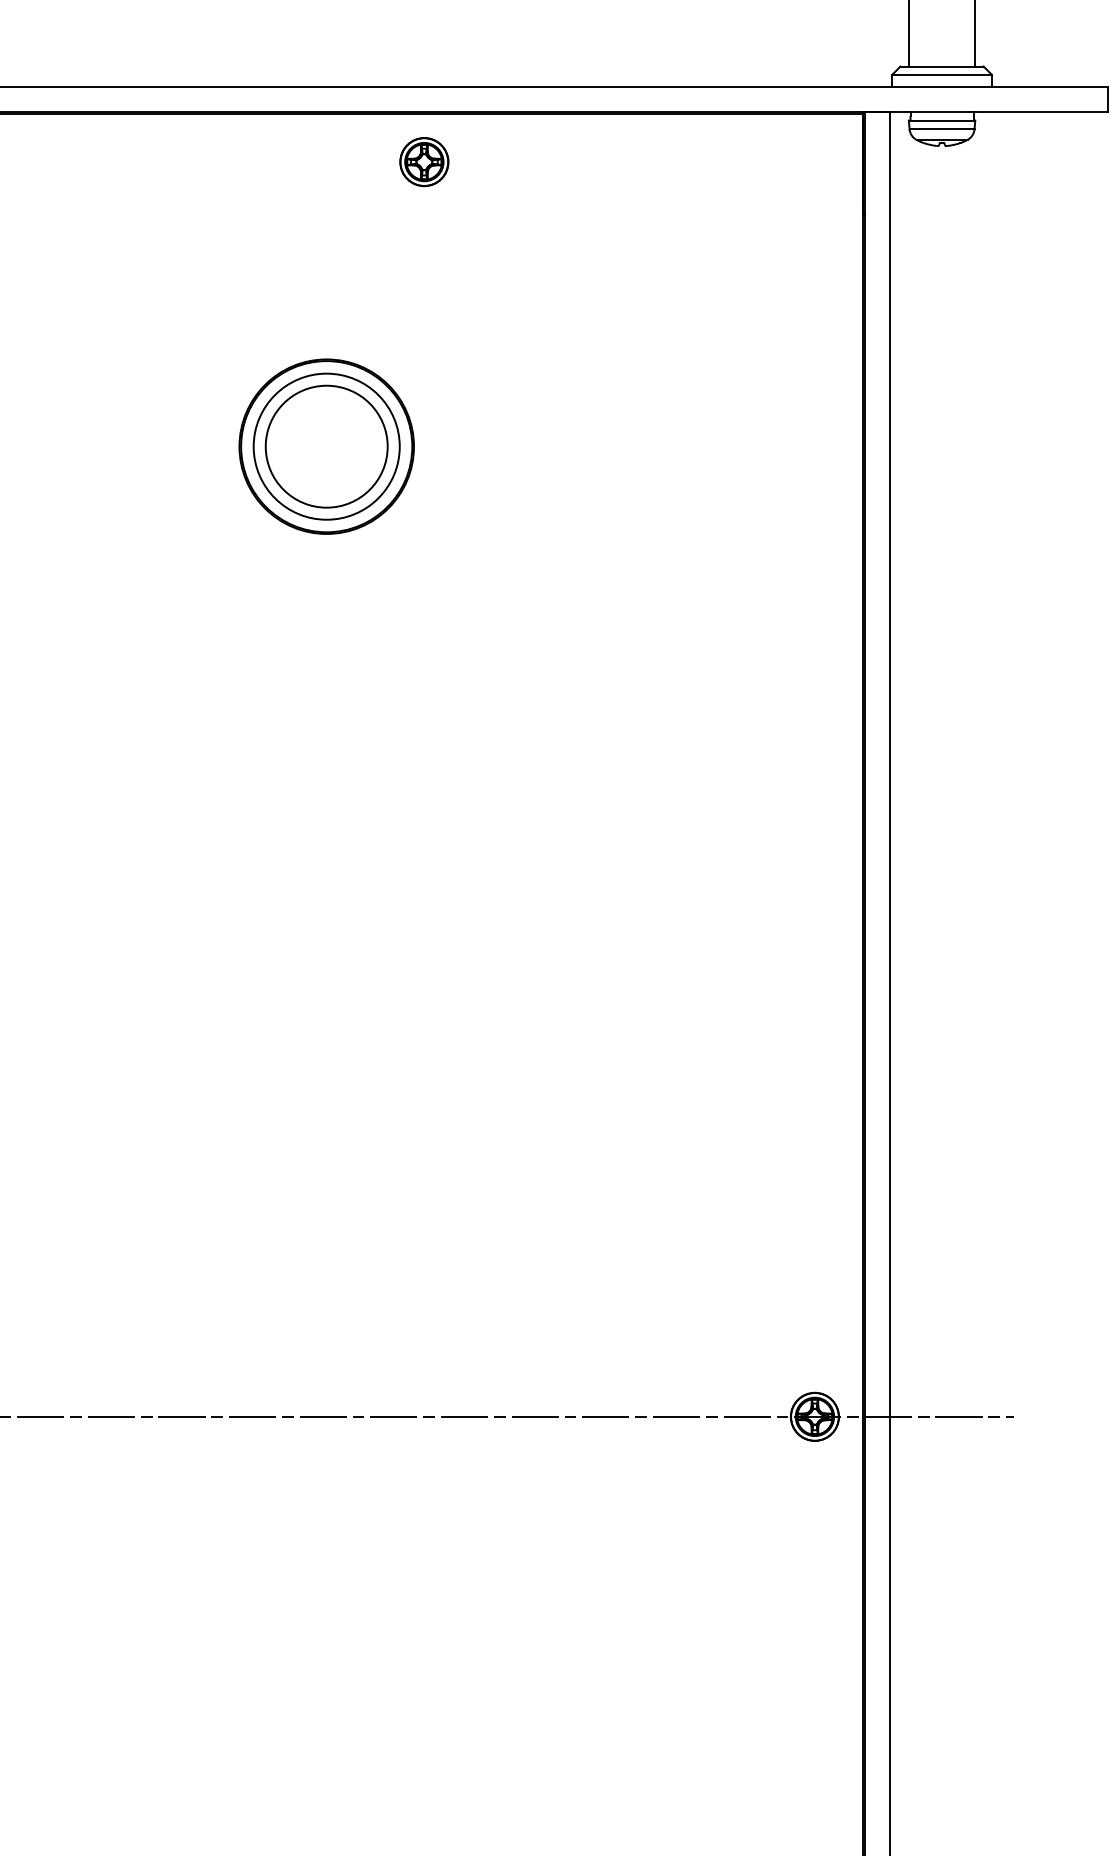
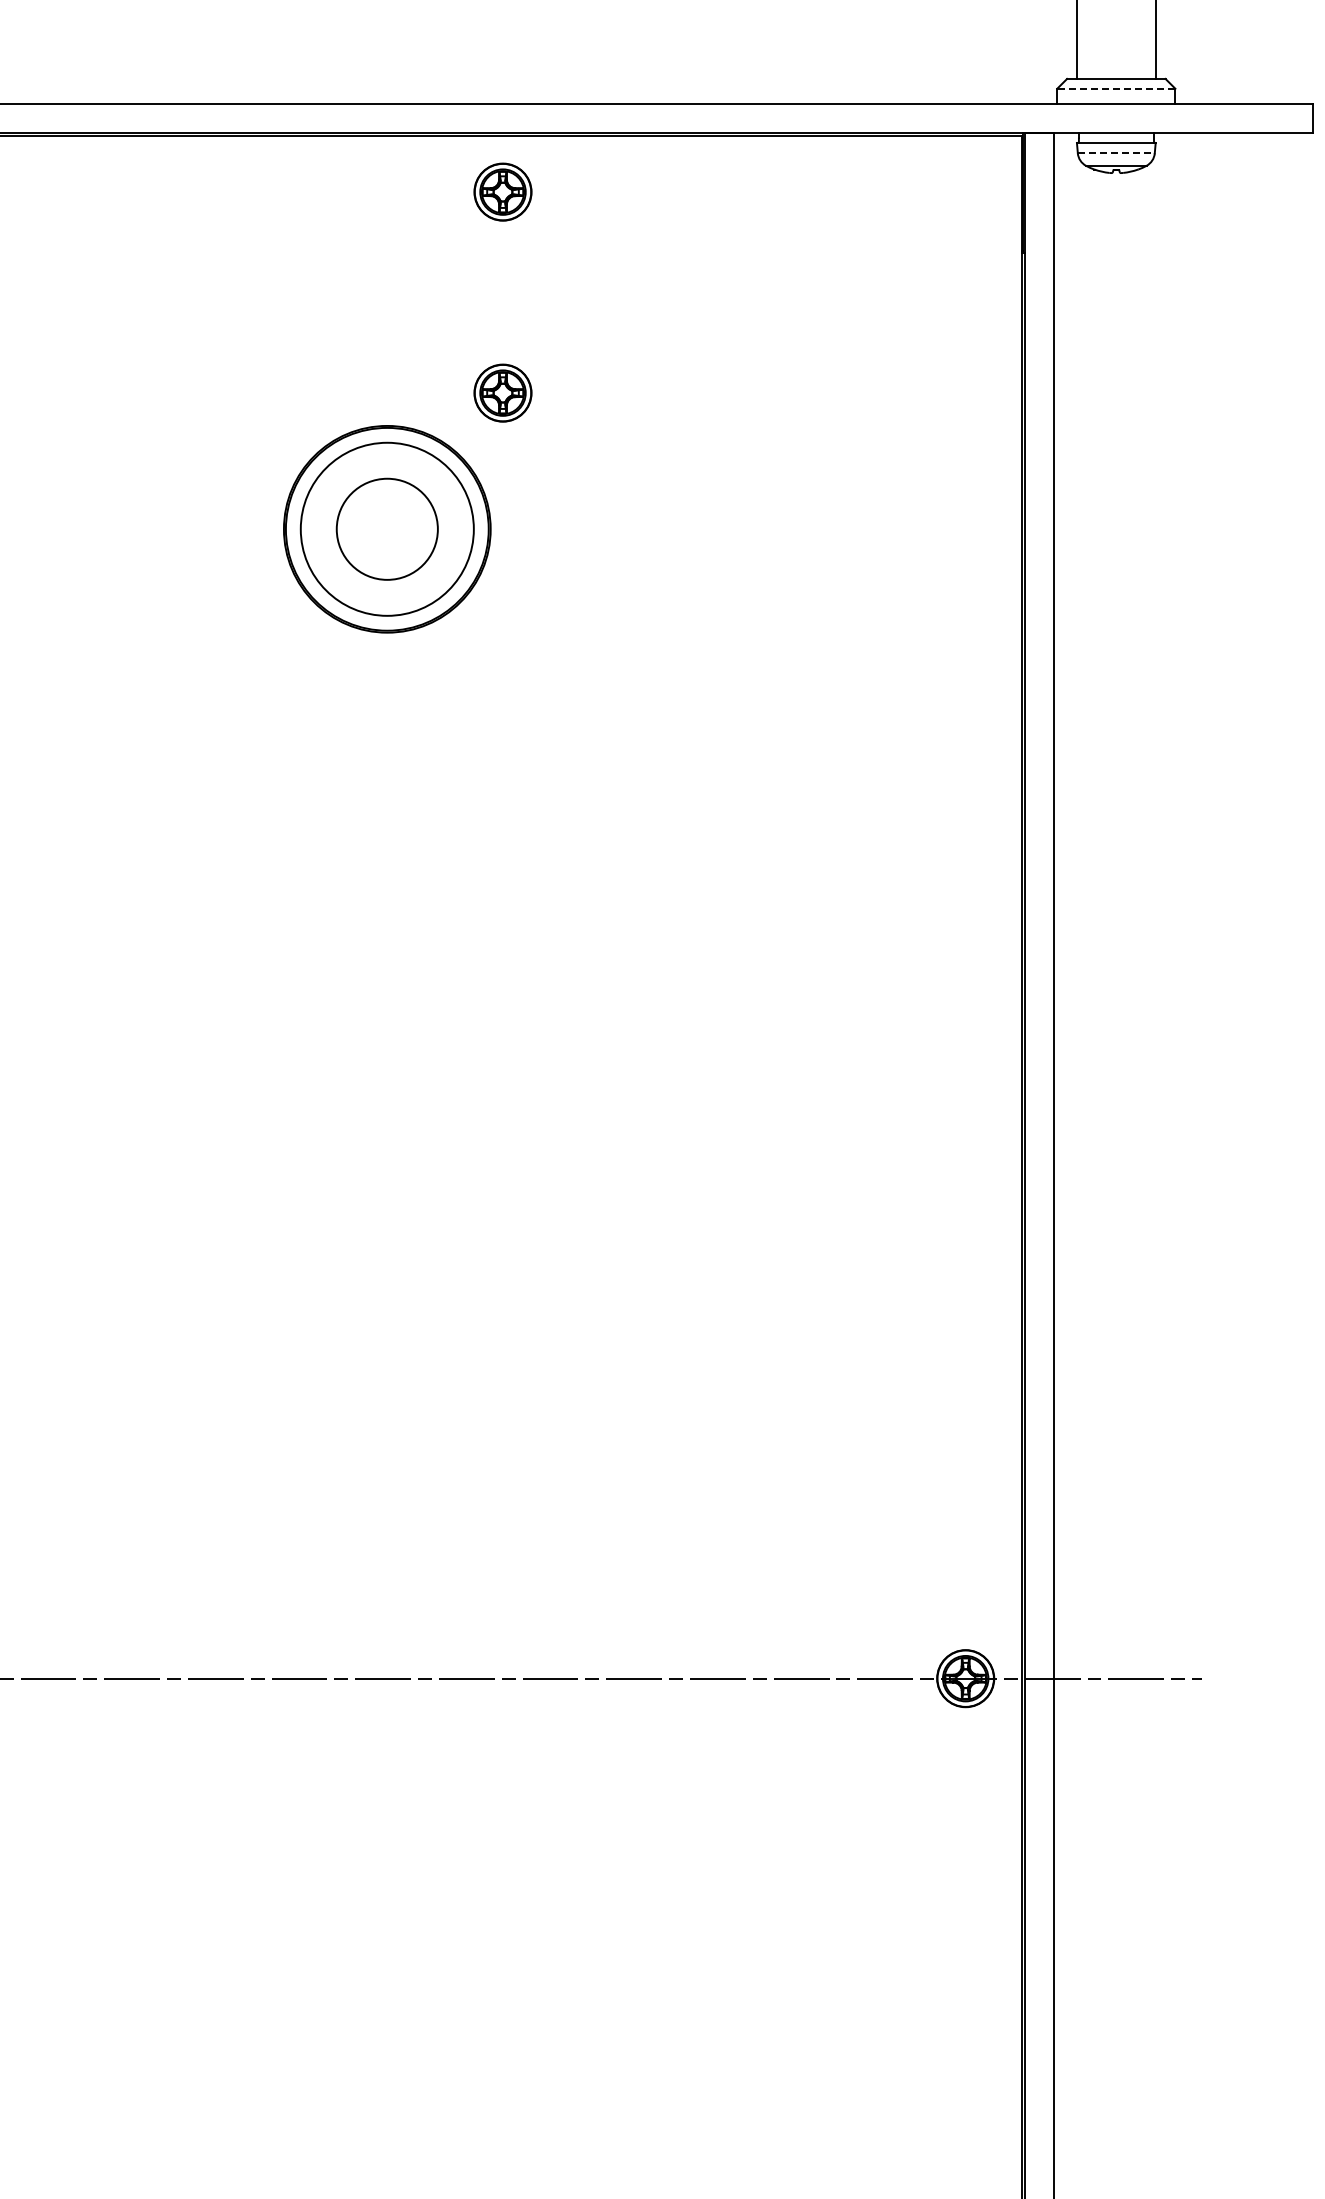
line: (941, 74) -> (1115, 88), solid -> dashed
line: (942, 129) -> (1116, 153), solid -> dashed
part: (423, 331) -> (502, 392), added
circle: (326, 446) -> (387, 529), size x0.7

